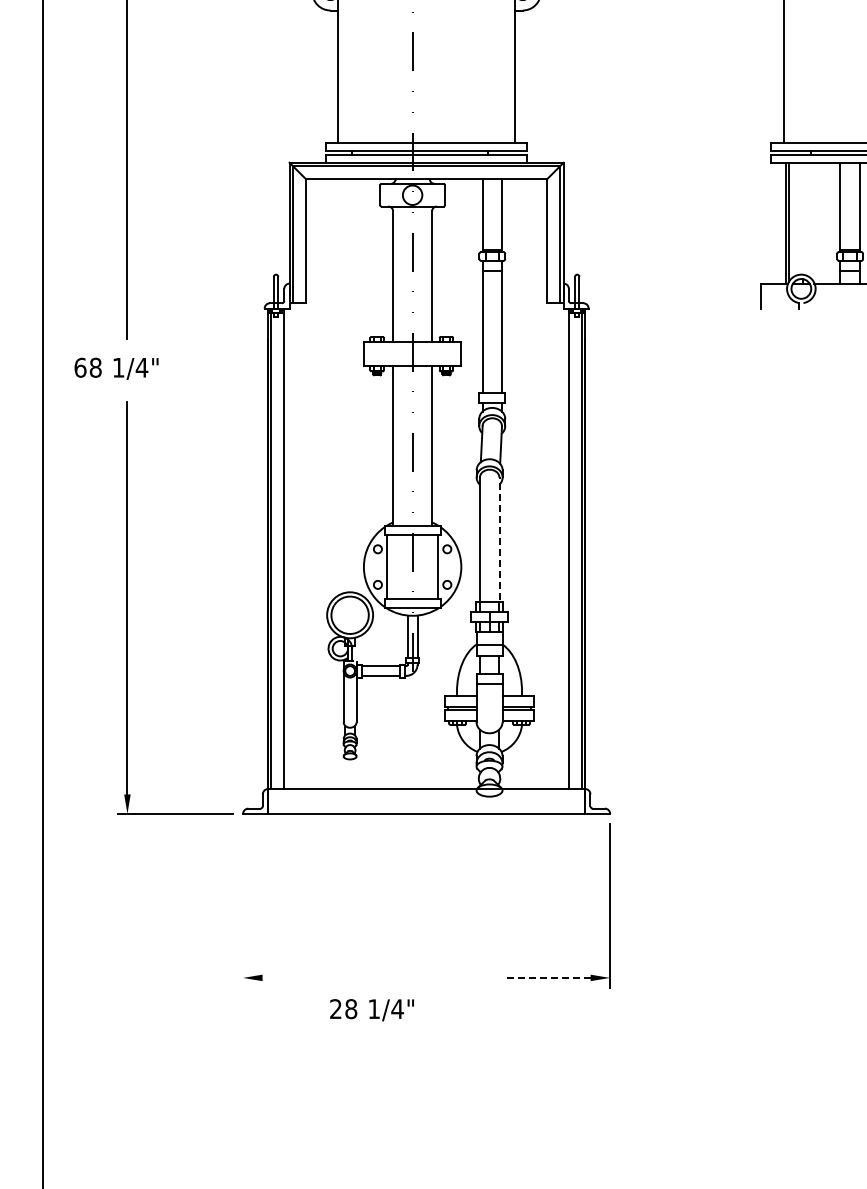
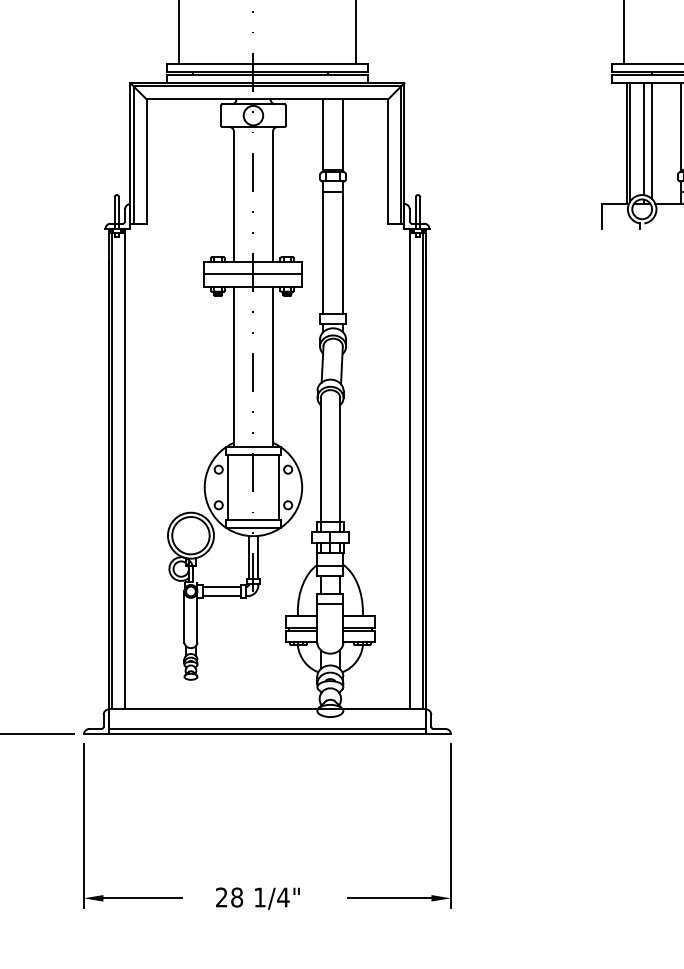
line: (803, 218) -> (644, 138), added
line: (811, 220) -> (652, 140), added
line: (412, 354) -> (253, 274), added
line: (499, 538) -> (340, 458), dashed -> solid
line: (426, 808) -> (267, 728), added
line: (243, 905) -> (84, 825), added
line: (301, 977) -> (142, 897), added
line: (549, 977) -> (390, 897), dashed -> solid
text: (371, 1010) -> (257, 898), moved

